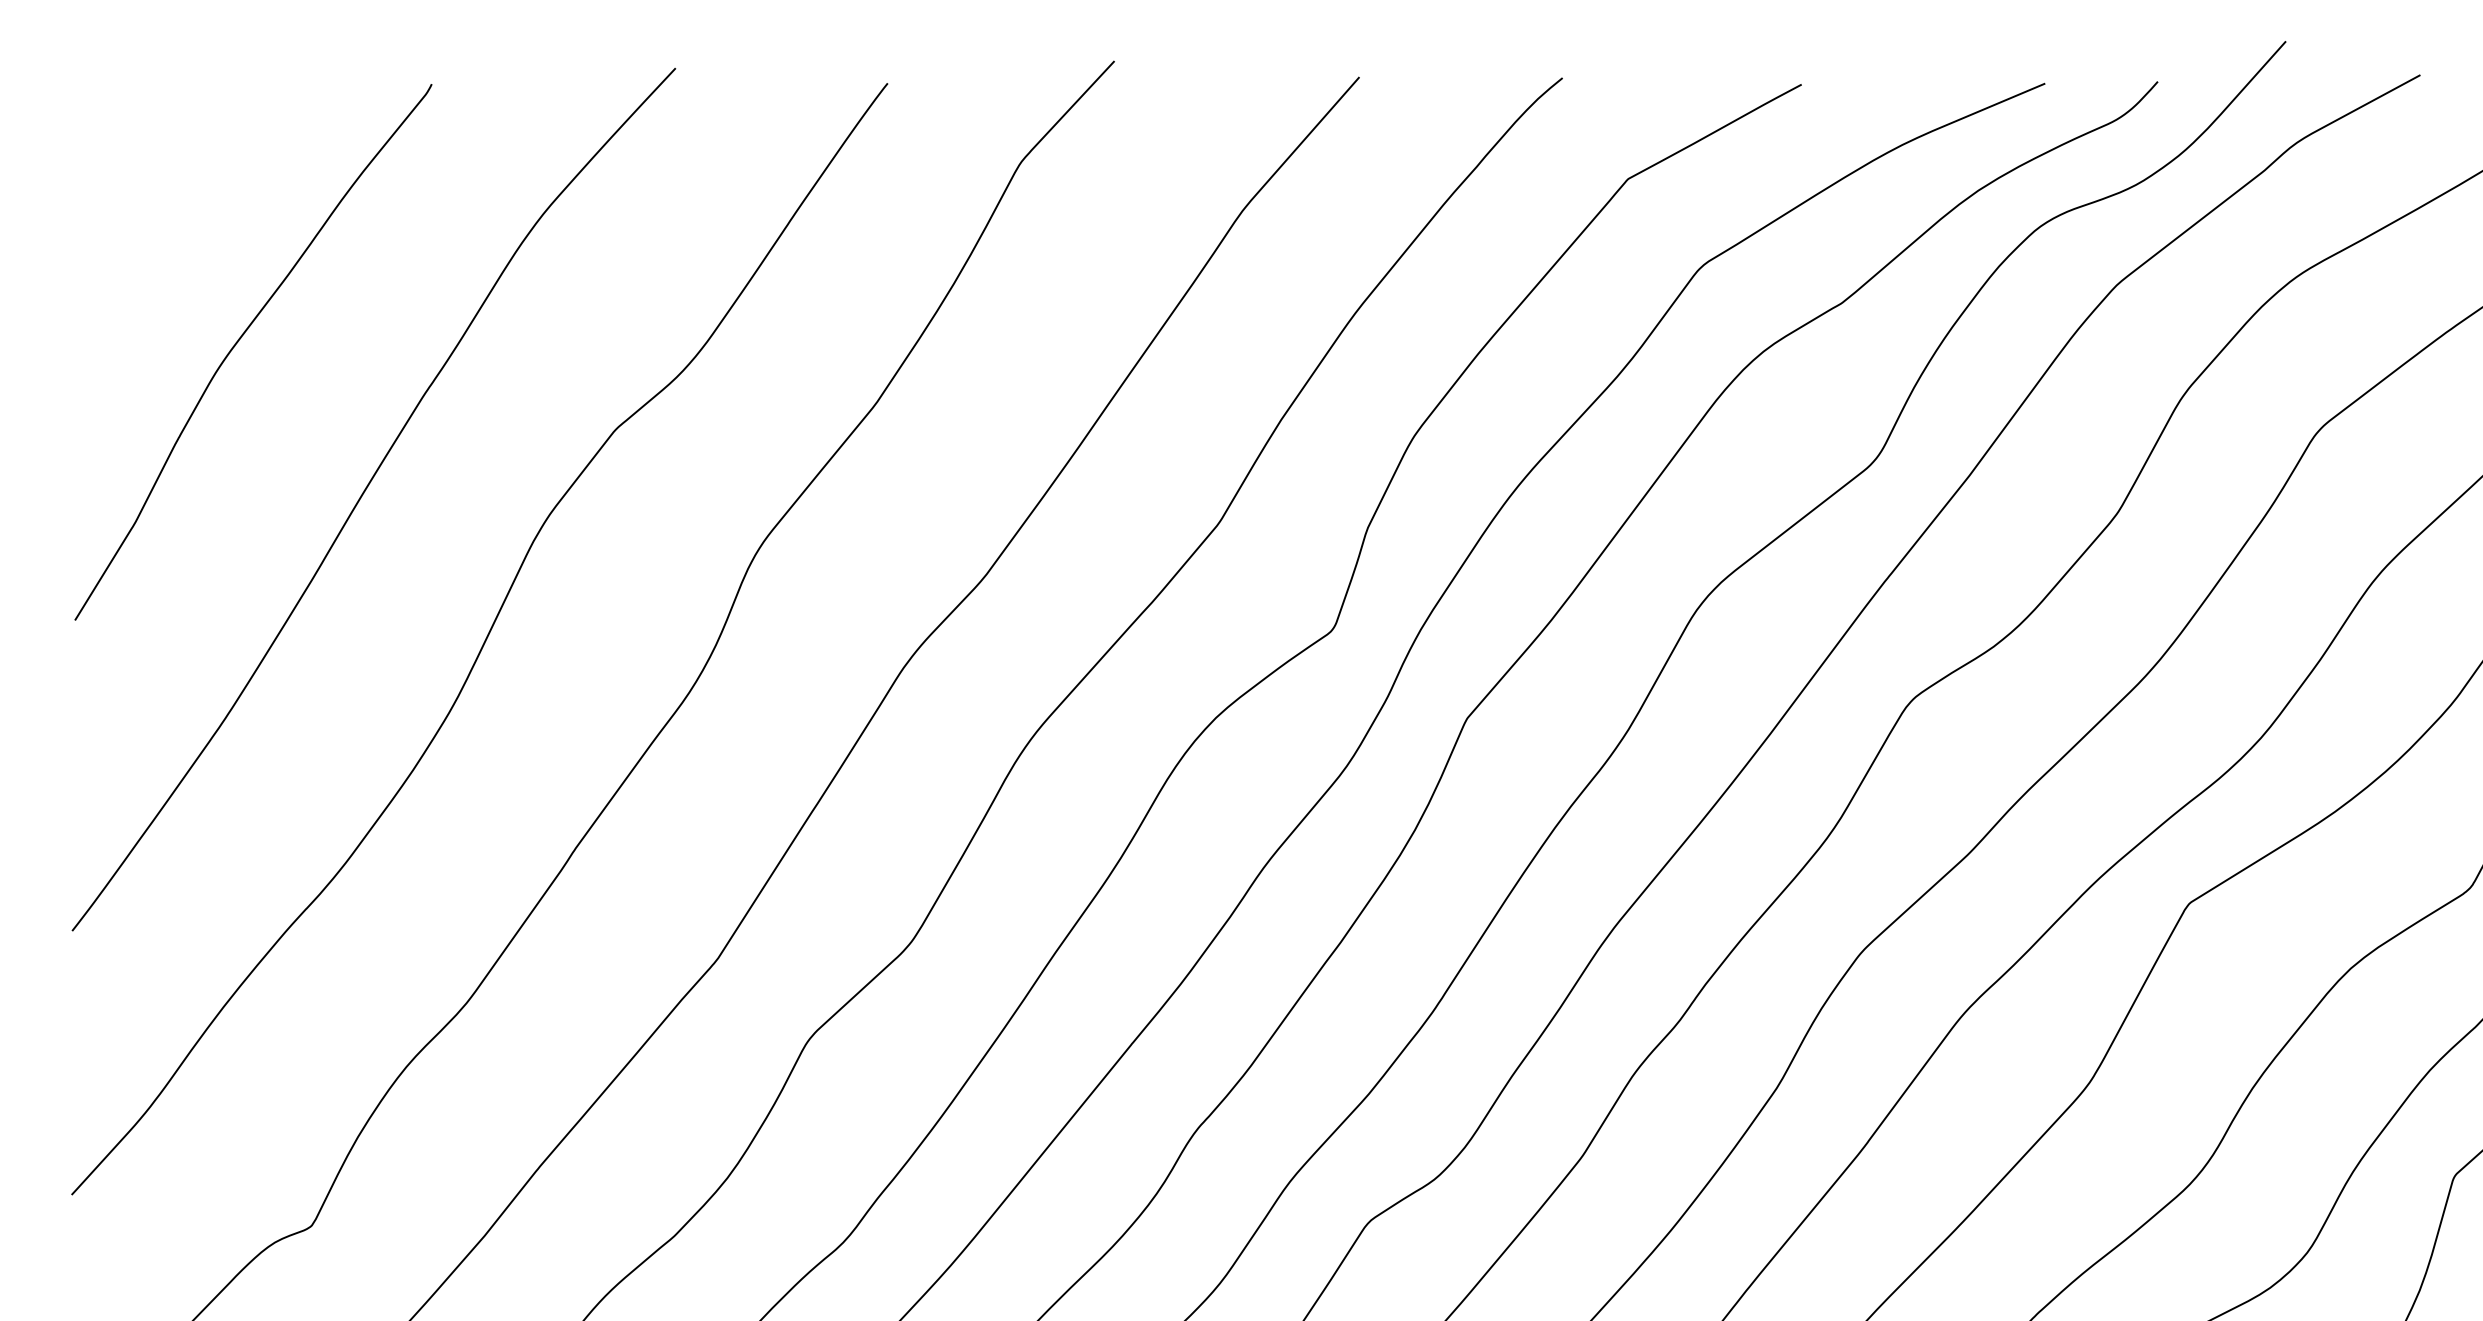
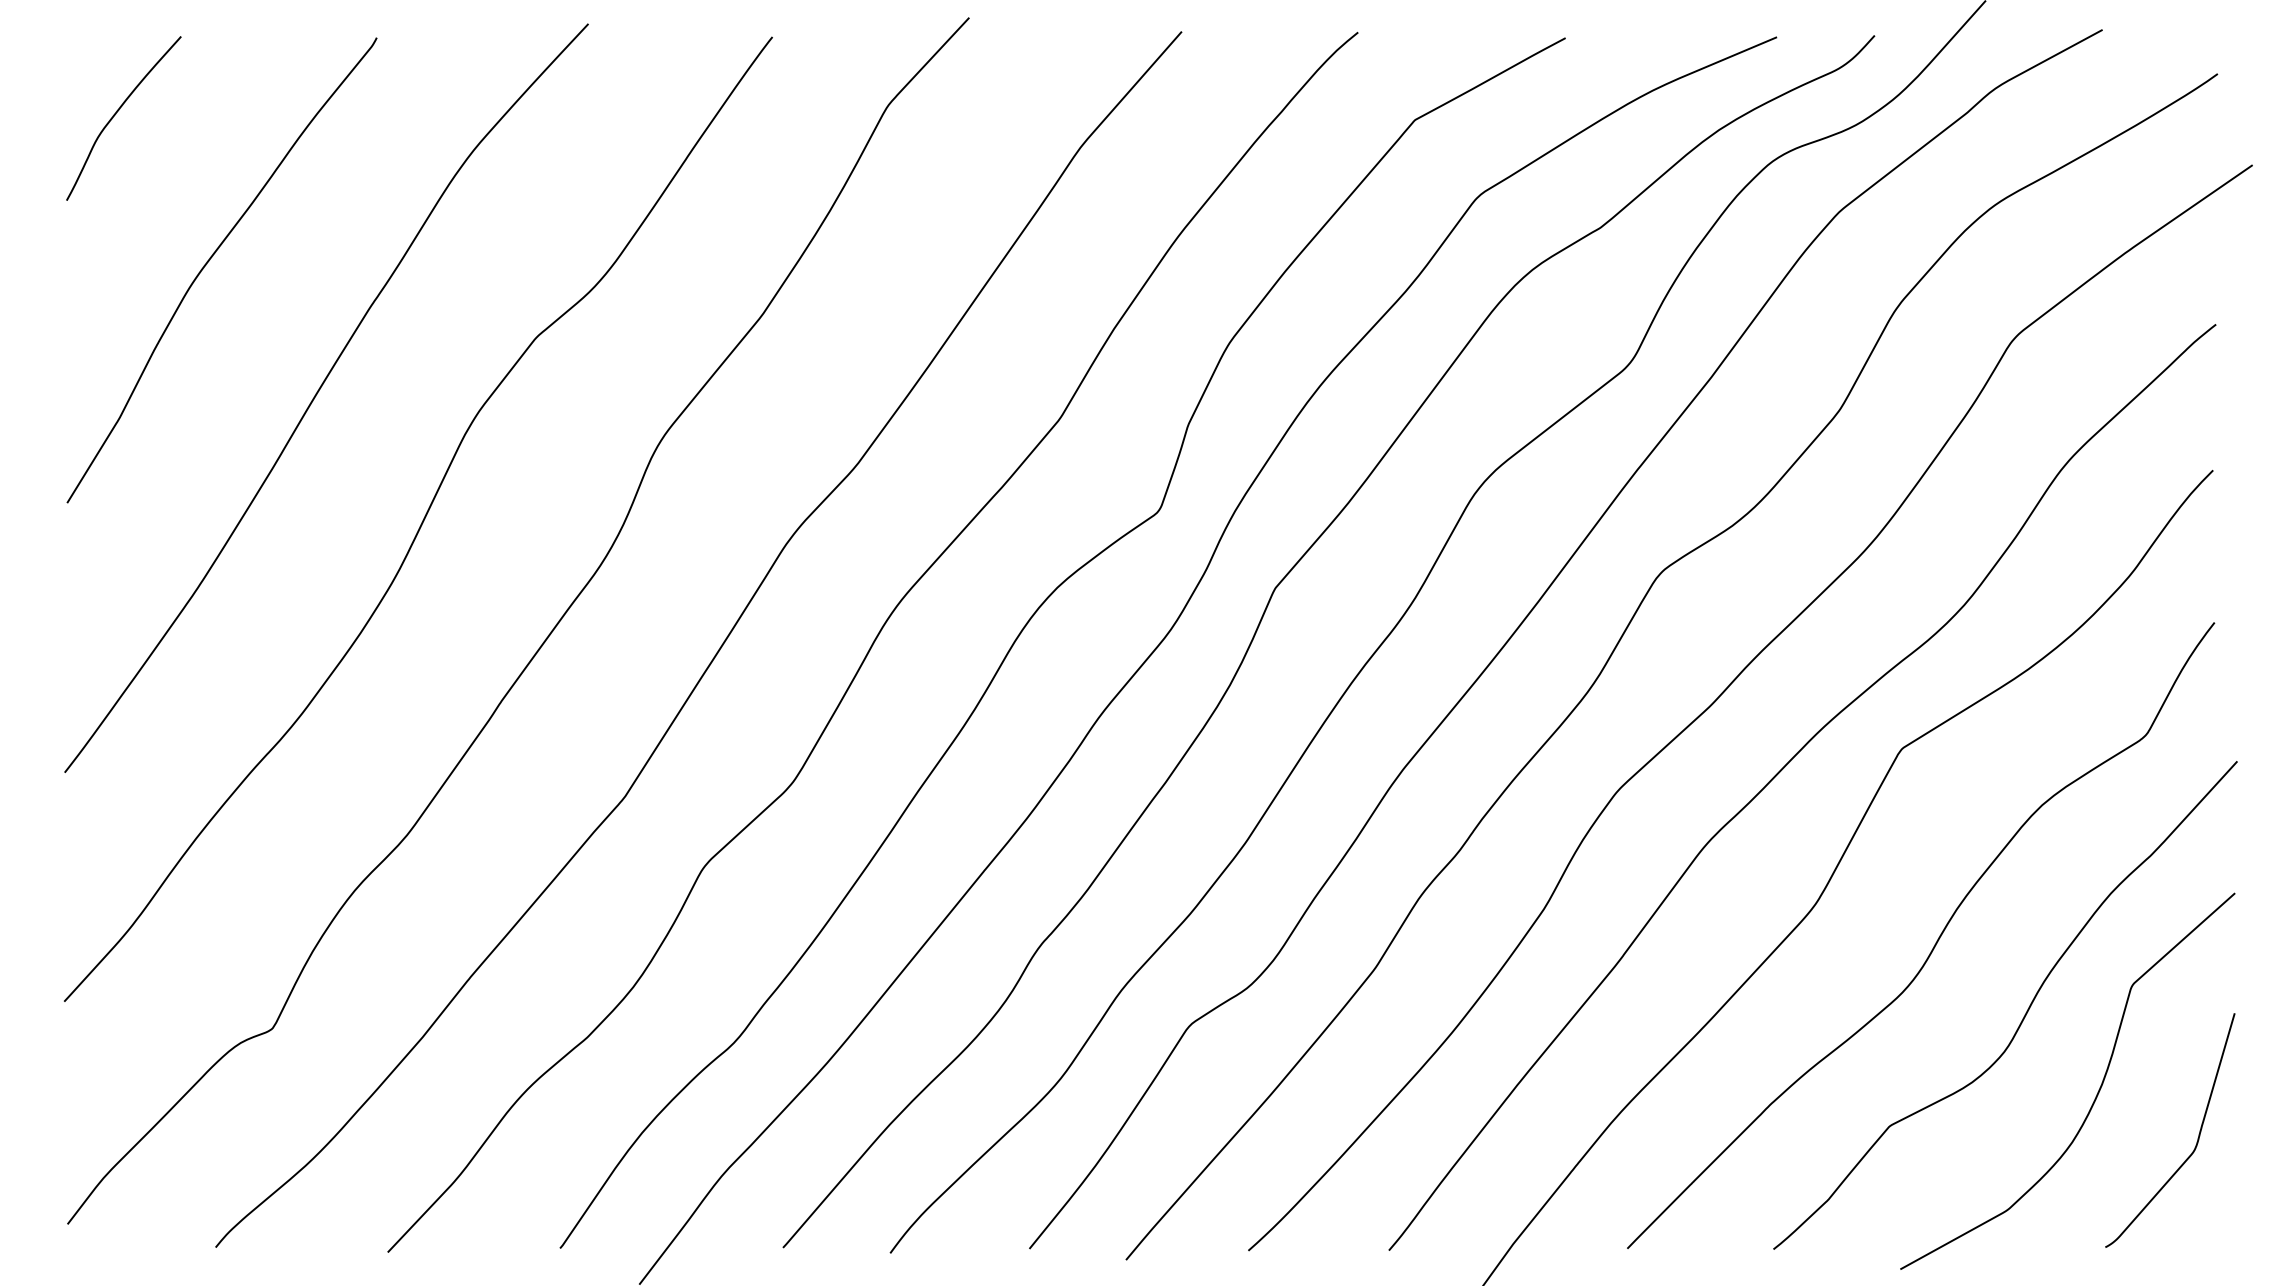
curve: (131, 172) -> (116, 114), added

